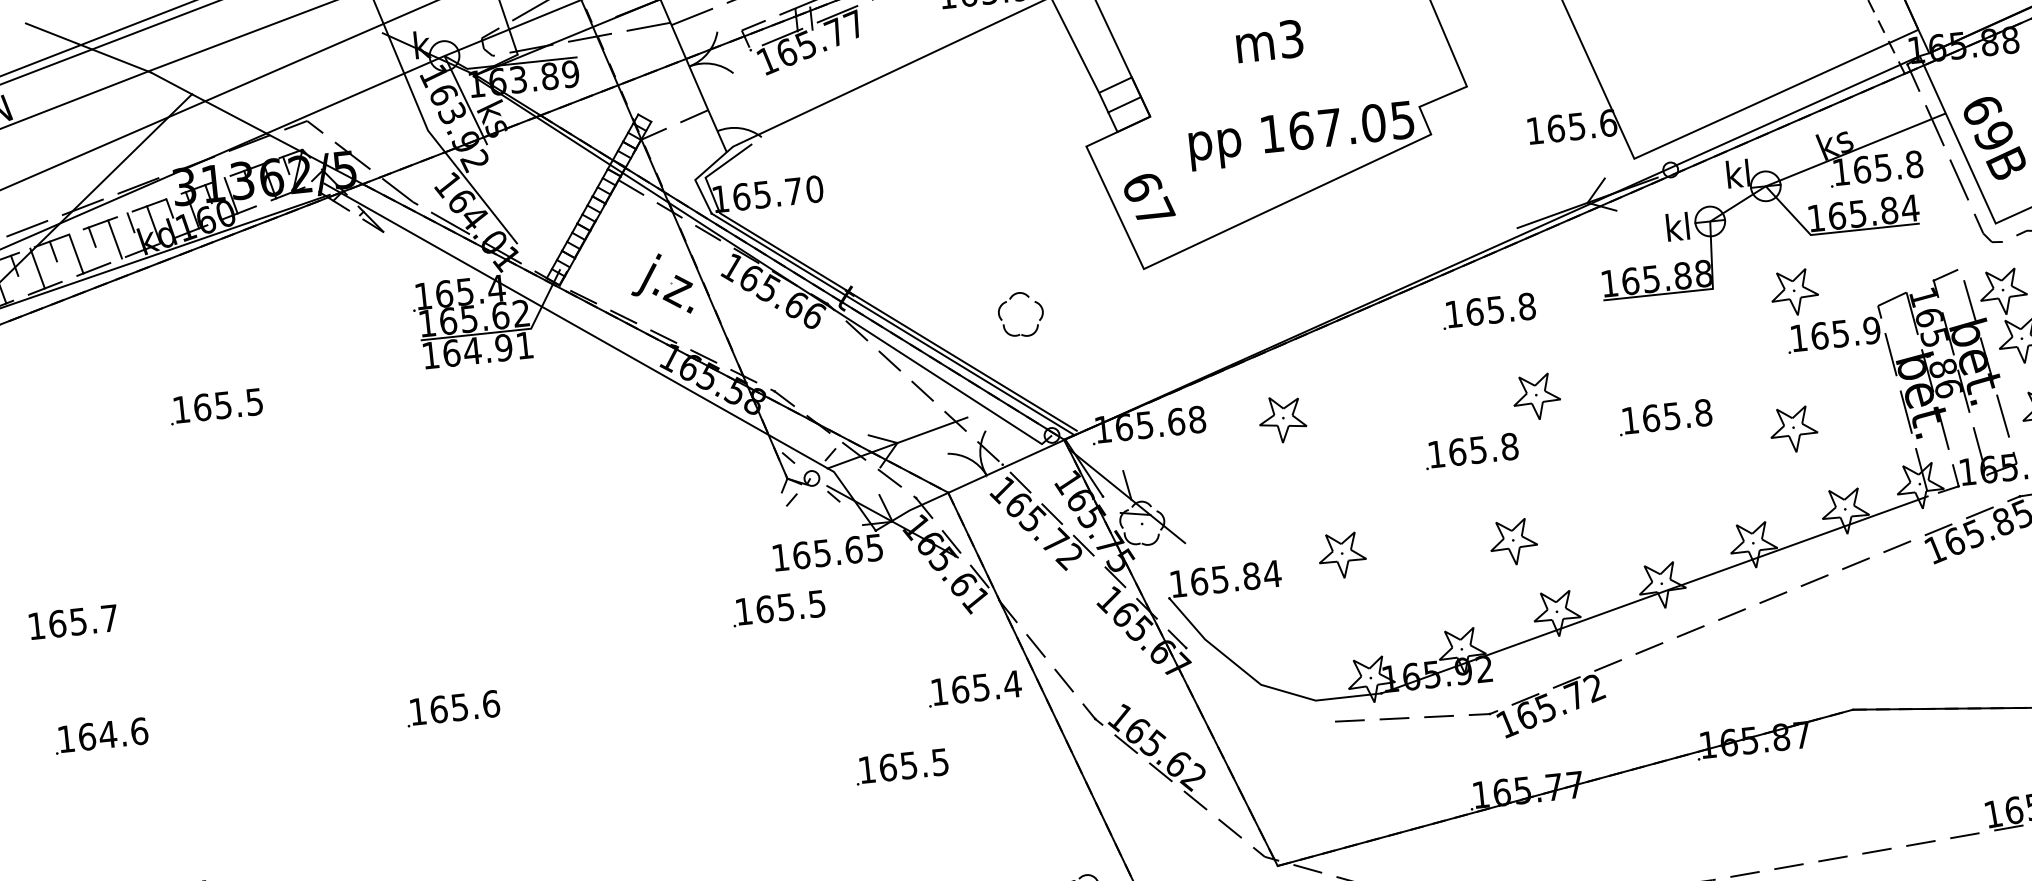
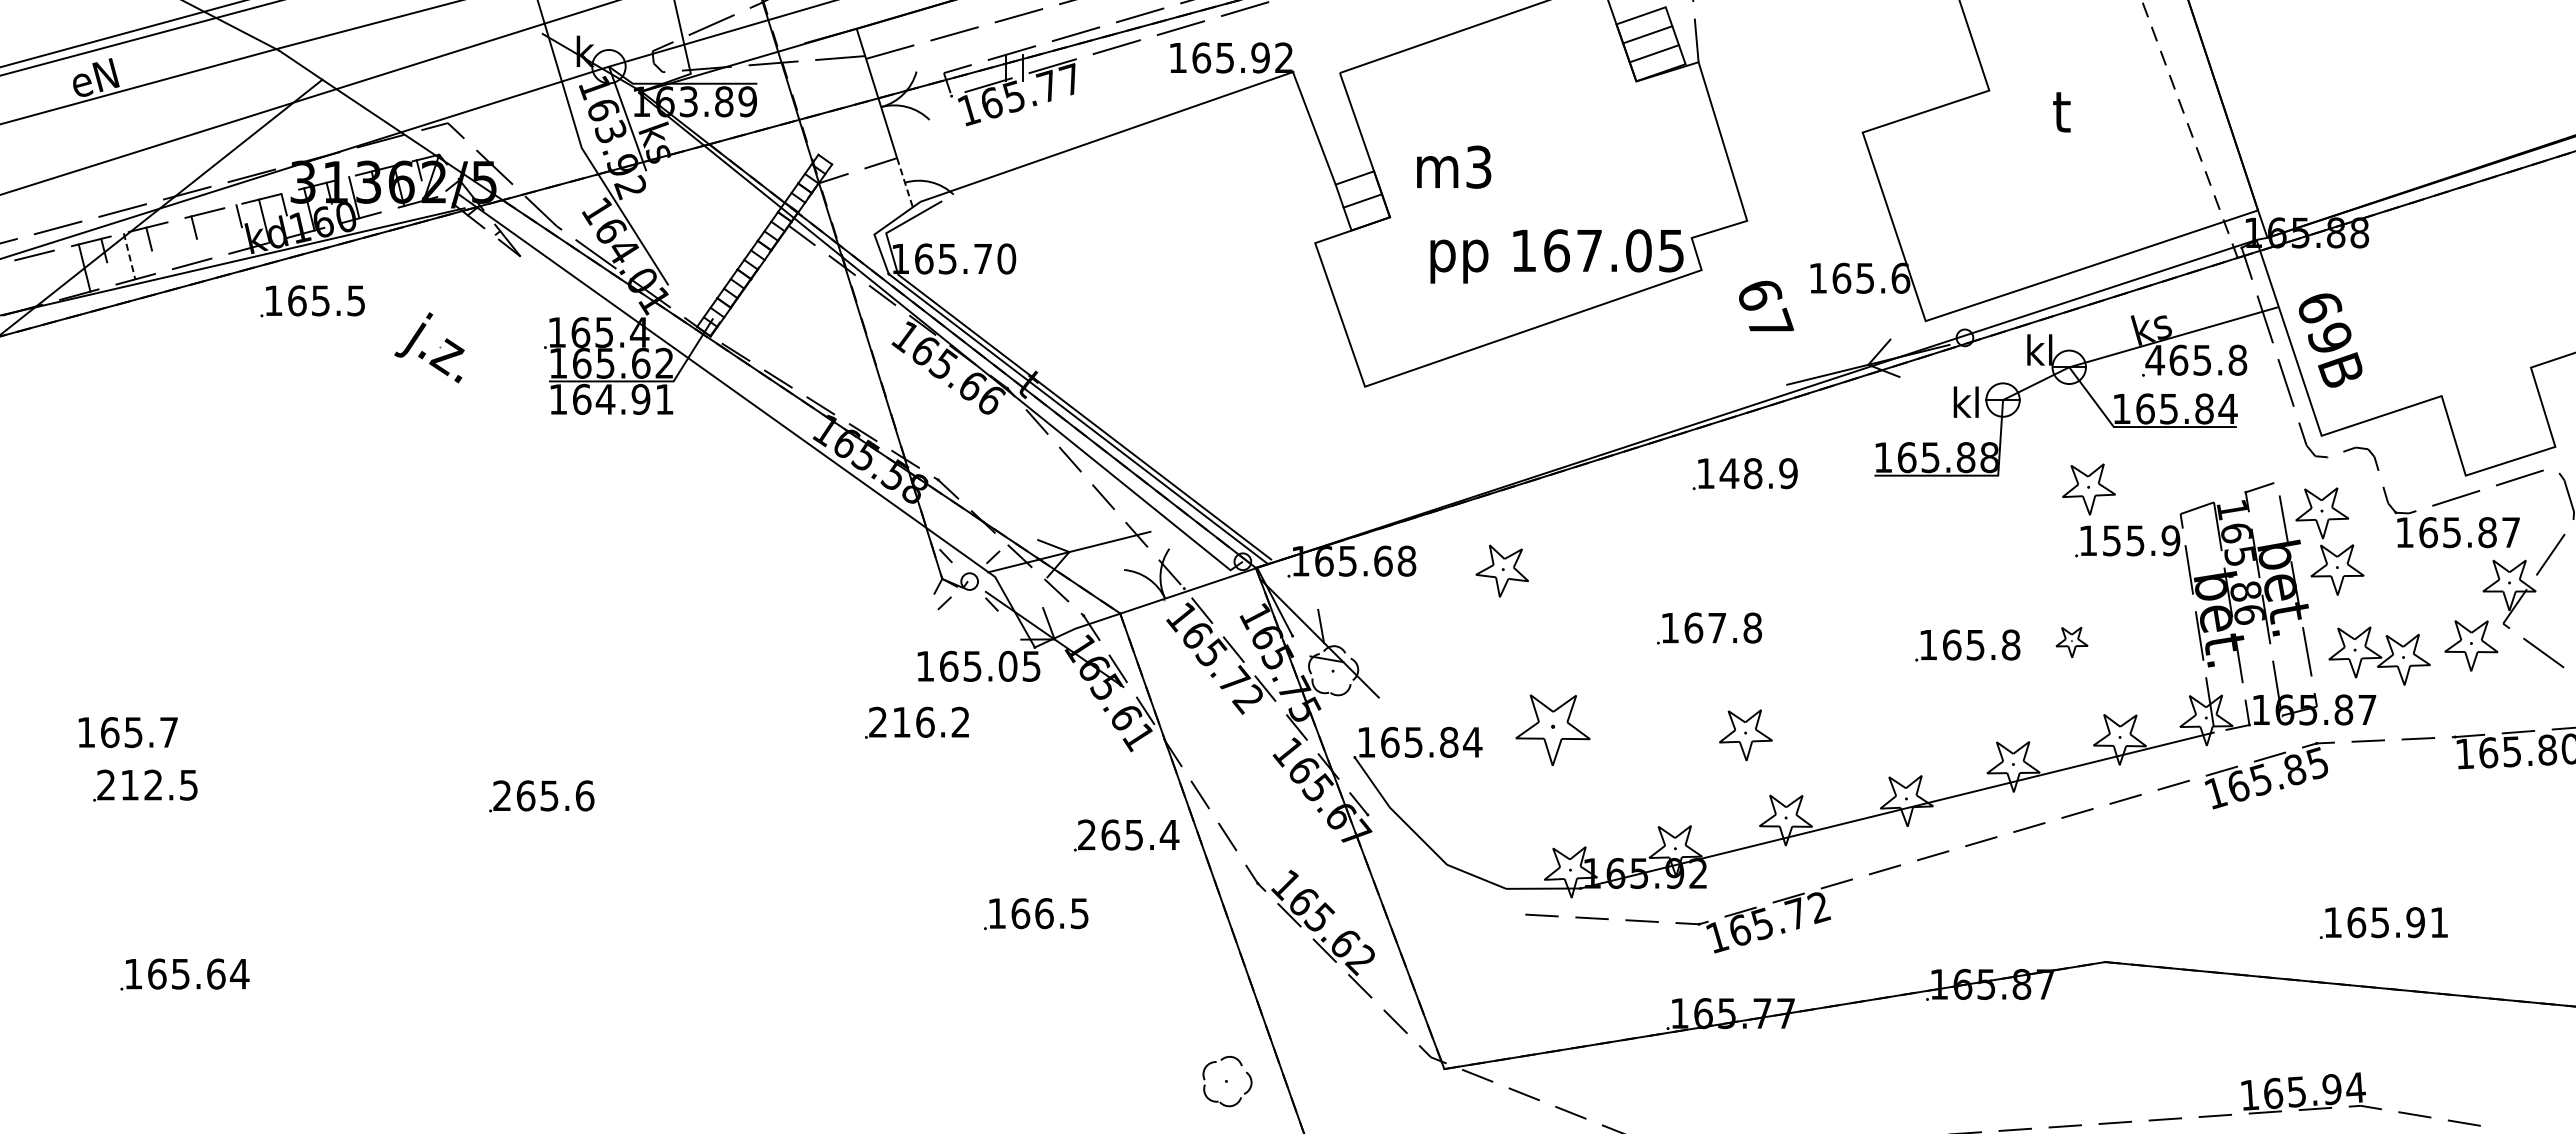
text: (1269, 40) -> (1454, 166), moved
line: (717, 131) -> (904, 182), solid -> dashed
text: (1840, 172) -> (2154, 360), 165.8 -> 465.8
text: (1149, 195) -> (1766, 305), moved
line: (114, 239) -> (218, 232), removed
line: (76, 253) -> (174, 244), removed
line: (37, 268) -> (129, 256), solid -> dashed
part: (657, 289) -> (424, 352), moved
part: (1010, 299) -> (1212, 405), removed
text: (1500, 309) -> (1758, 473), 165.8 -> 148.9
text: (1819, 335) -> (2111, 540), 165.9 -> 155.9
part: (1536, 396) -> (1788, 575), removed
text: (215, 406) -> (312, 301), moved
text: (1664, 417) -> (1967, 645), moved
part: (1793, 429) -> (2071, 642), size x0.6
text: (1477, 450) -> (1716, 628), 165.8 -> 167.8
text: (853, 549) -> (1007, 665), 165.65 -> 165.05
part: (1341, 555) -> (1552, 729), size x1.4
text: (780, 607) -> (919, 721), 165.5 -> 216.2
text: (72, 622) -> (127, 732), moved
text: (938, 691) -> (1086, 834), 165.4 -> 265.4
text: (417, 711) -> (501, 795), 165.6 -> 265.6
text: (102, 734) -> (147, 784), 164.6 -> 212.5
text: (909, 765) -> (1044, 913), 165.5 -> 166.5

